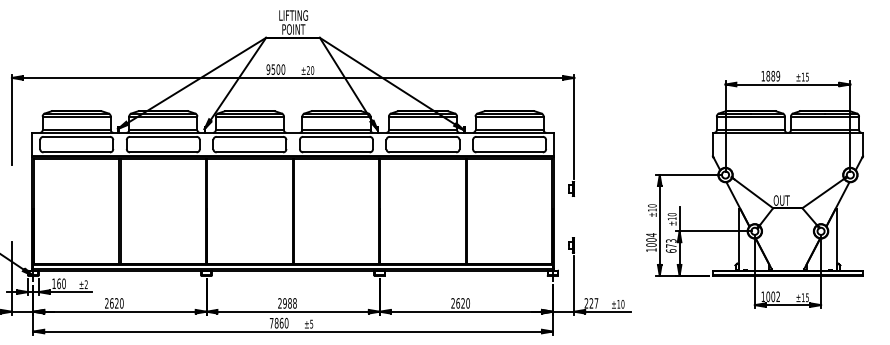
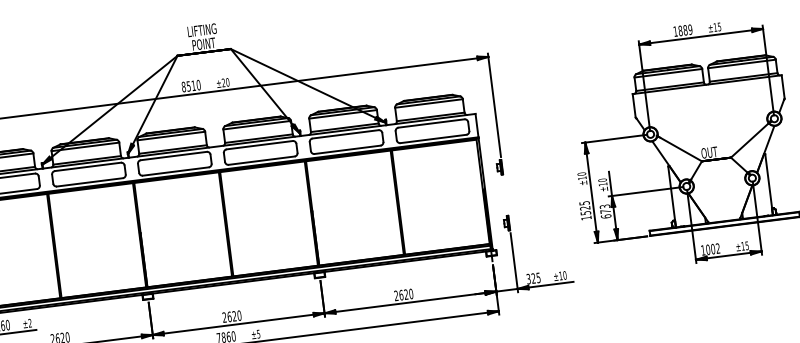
text: (273, 69) -> (188, 86), 9500 -> 8510
text: (651, 239) -> (585, 207), 1004 -> 1525
text: (289, 303) -> (234, 316), 2988 -> 2620
text: (591, 303) -> (533, 278), 227 -> 325

